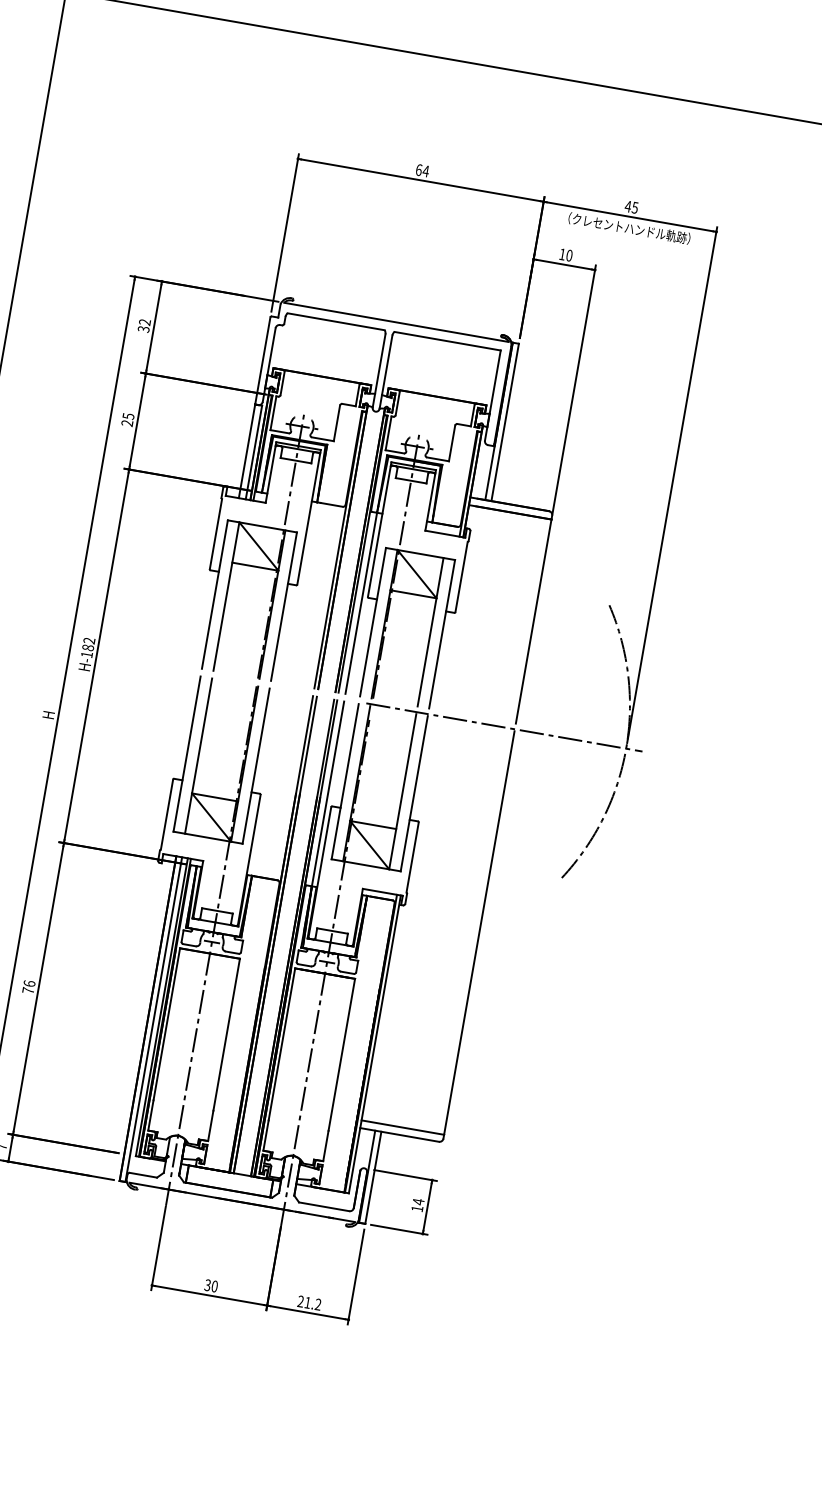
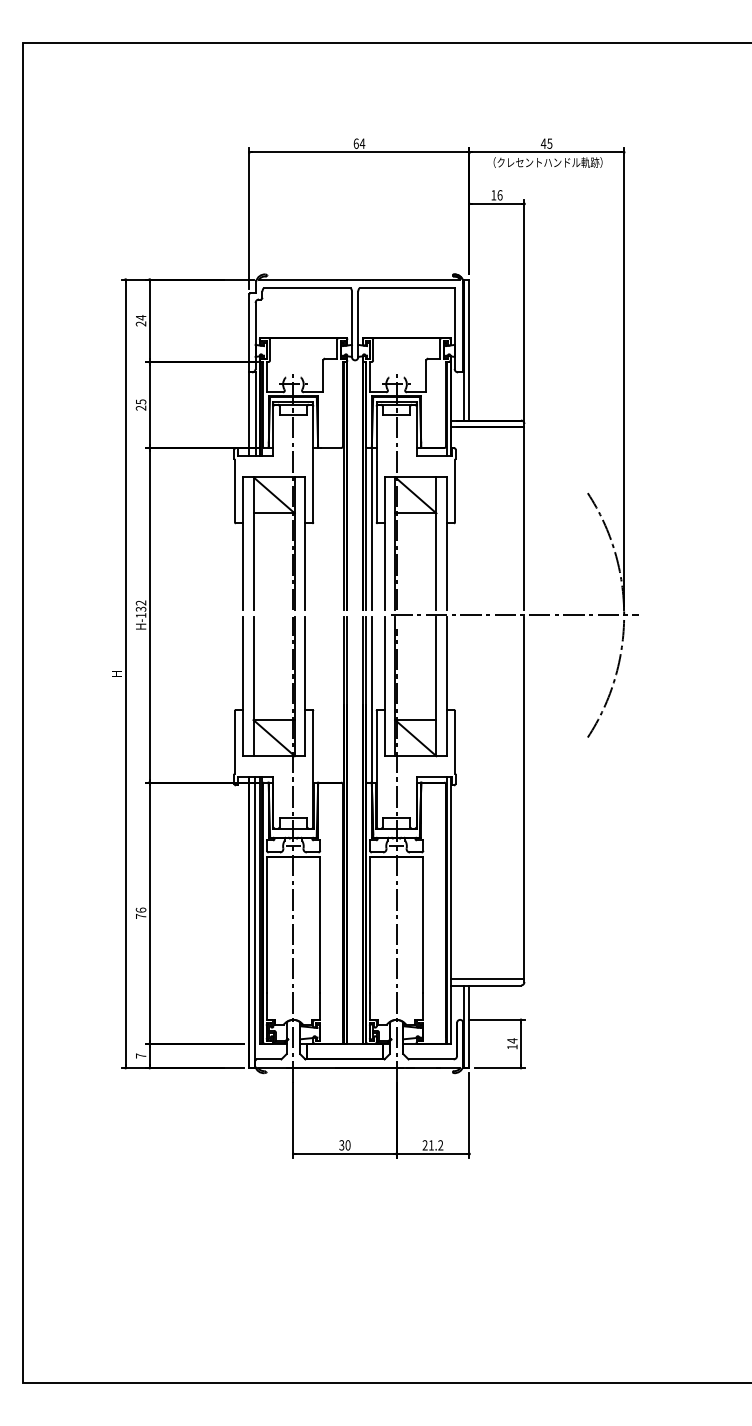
text: (568, 255) -> (499, 195), 10 -> 16
text: (143, 325) -> (140, 320), 32 -> 24
text: (88, 647) -> (141, 608), H-182 -> H-132

